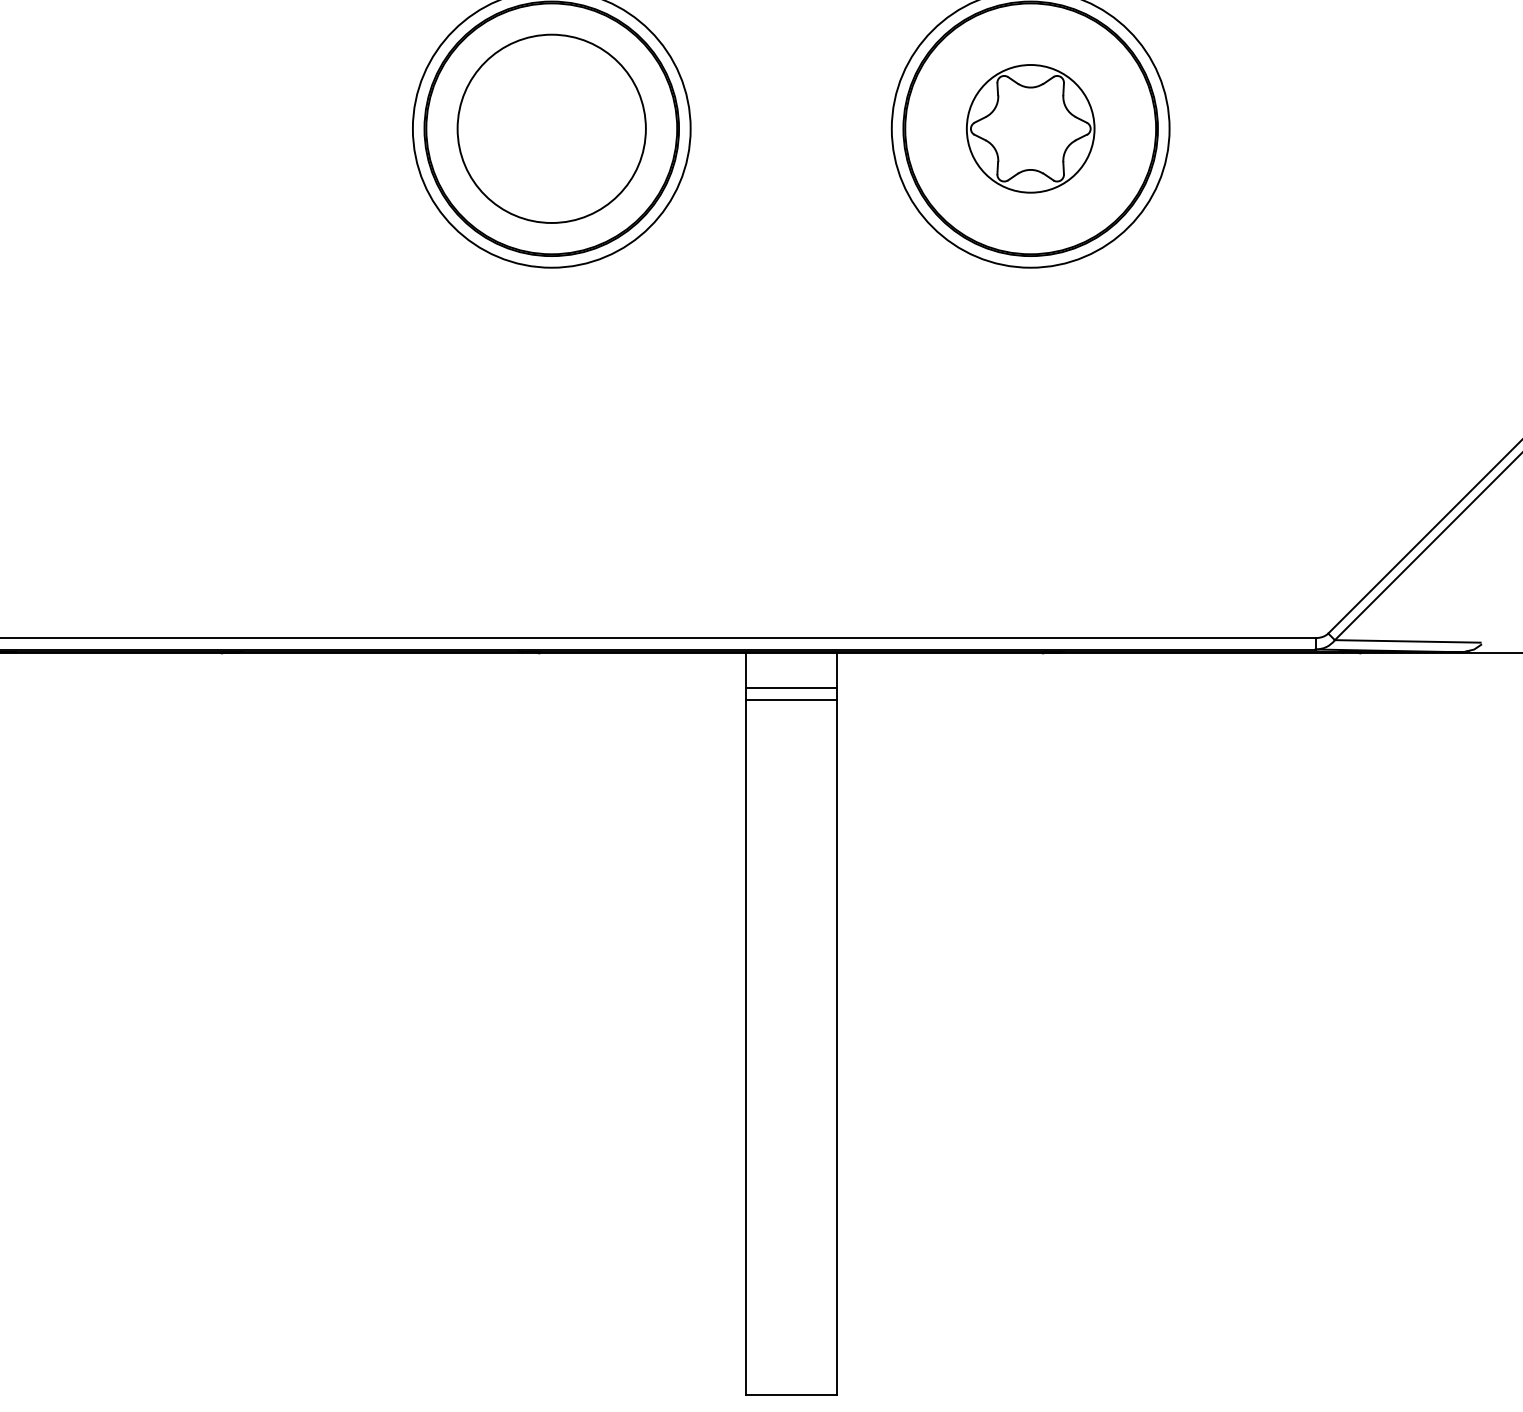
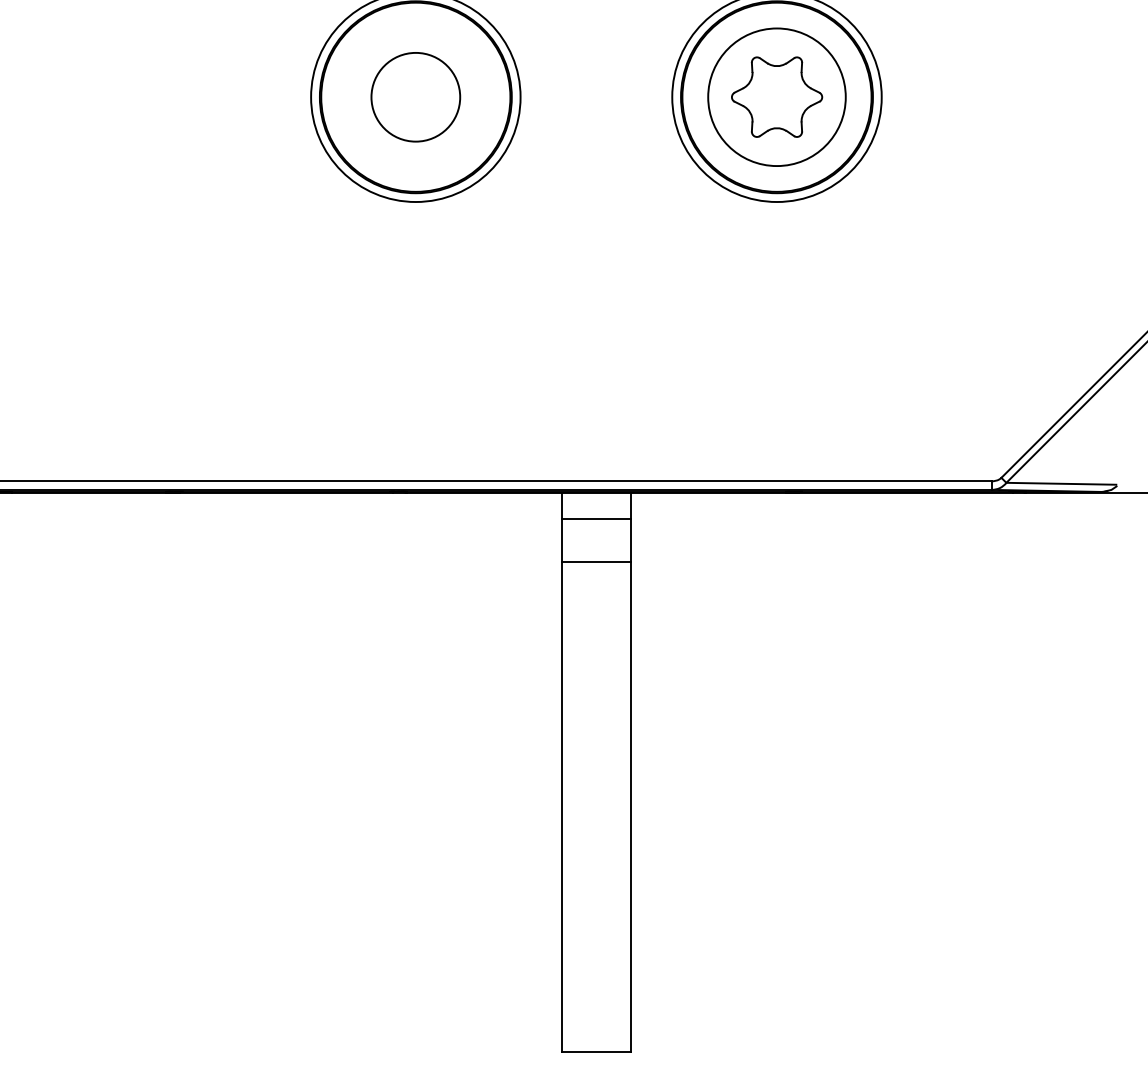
circle: (551, 128) -> (415, 97), size x0.62
circle: (1030, 128) -> (776, 97), size x1.43
line: (790, 699) -> (595, 561), moved

